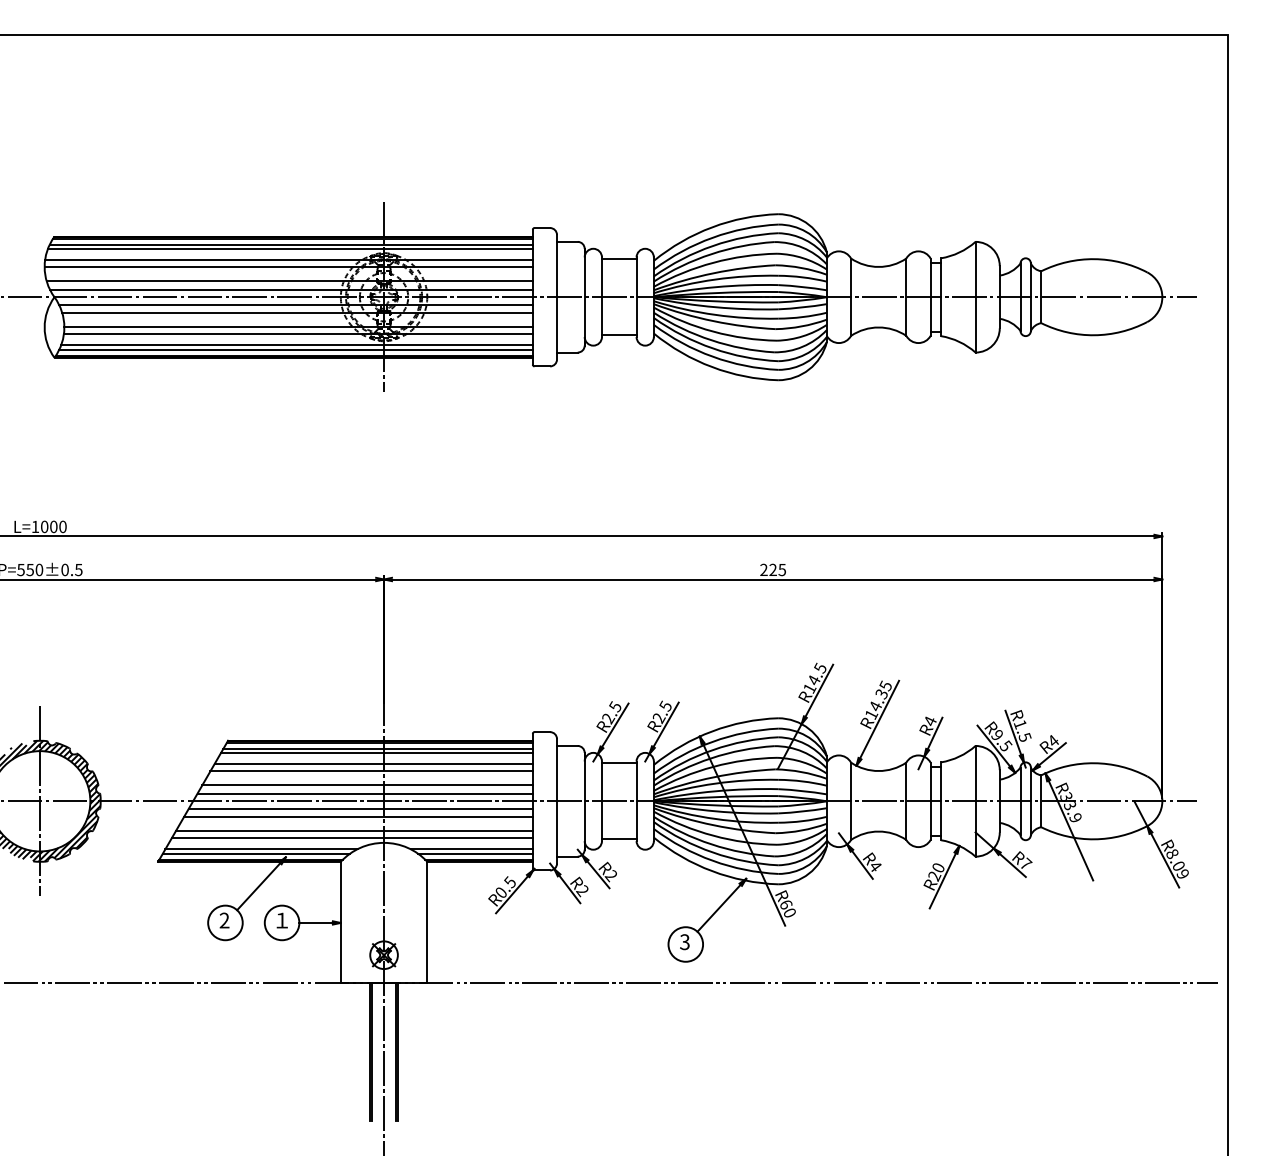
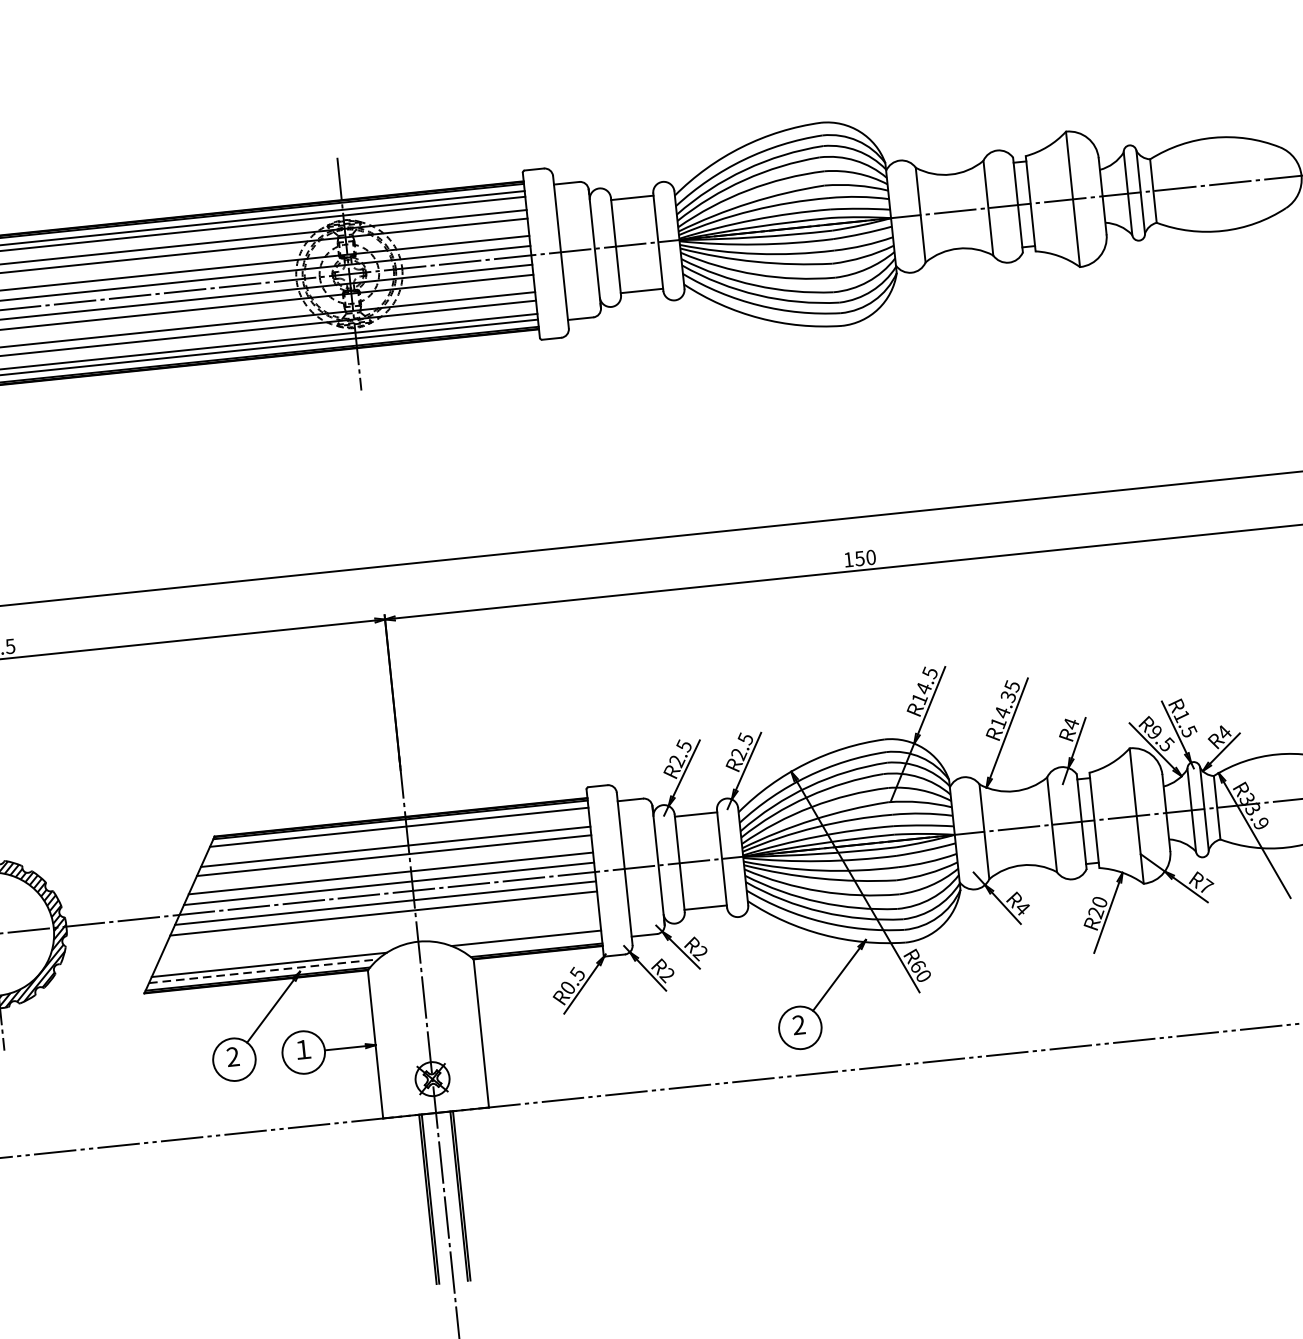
text: (773, 569) -> (860, 558), 225 -> 150
line: (376, 753) -> (397, 833), removed
line: (353, 831) -> (379, 931), removed
line: (351, 838) -> (377, 940), removed
line: (256, 853) -> (263, 970), solid -> dashed
line: (475, 853) -> (531, 943), removed
text: (684, 942) -> (798, 1025), 3 -> 2

